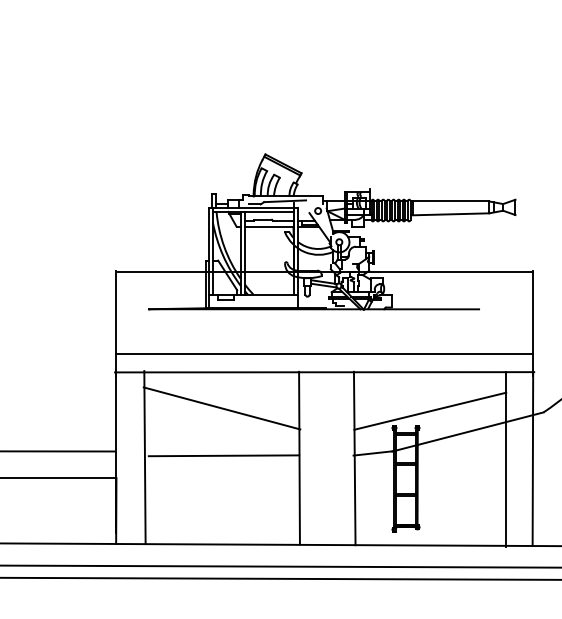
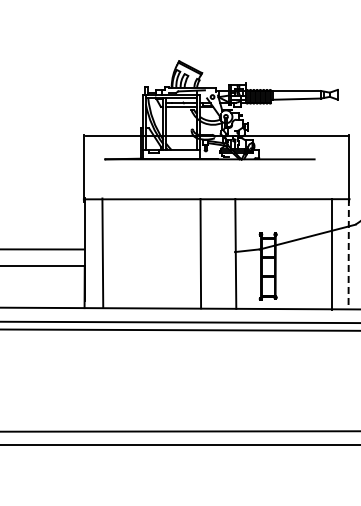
line: (324, 353) -> (216, 187), removed
line: (221, 407) -> (151, 221), removed
line: (429, 410) -> (283, 223), removed
line: (223, 454) -> (152, 251), removed
line: (532, 459) -> (348, 254), solid -> dashed

